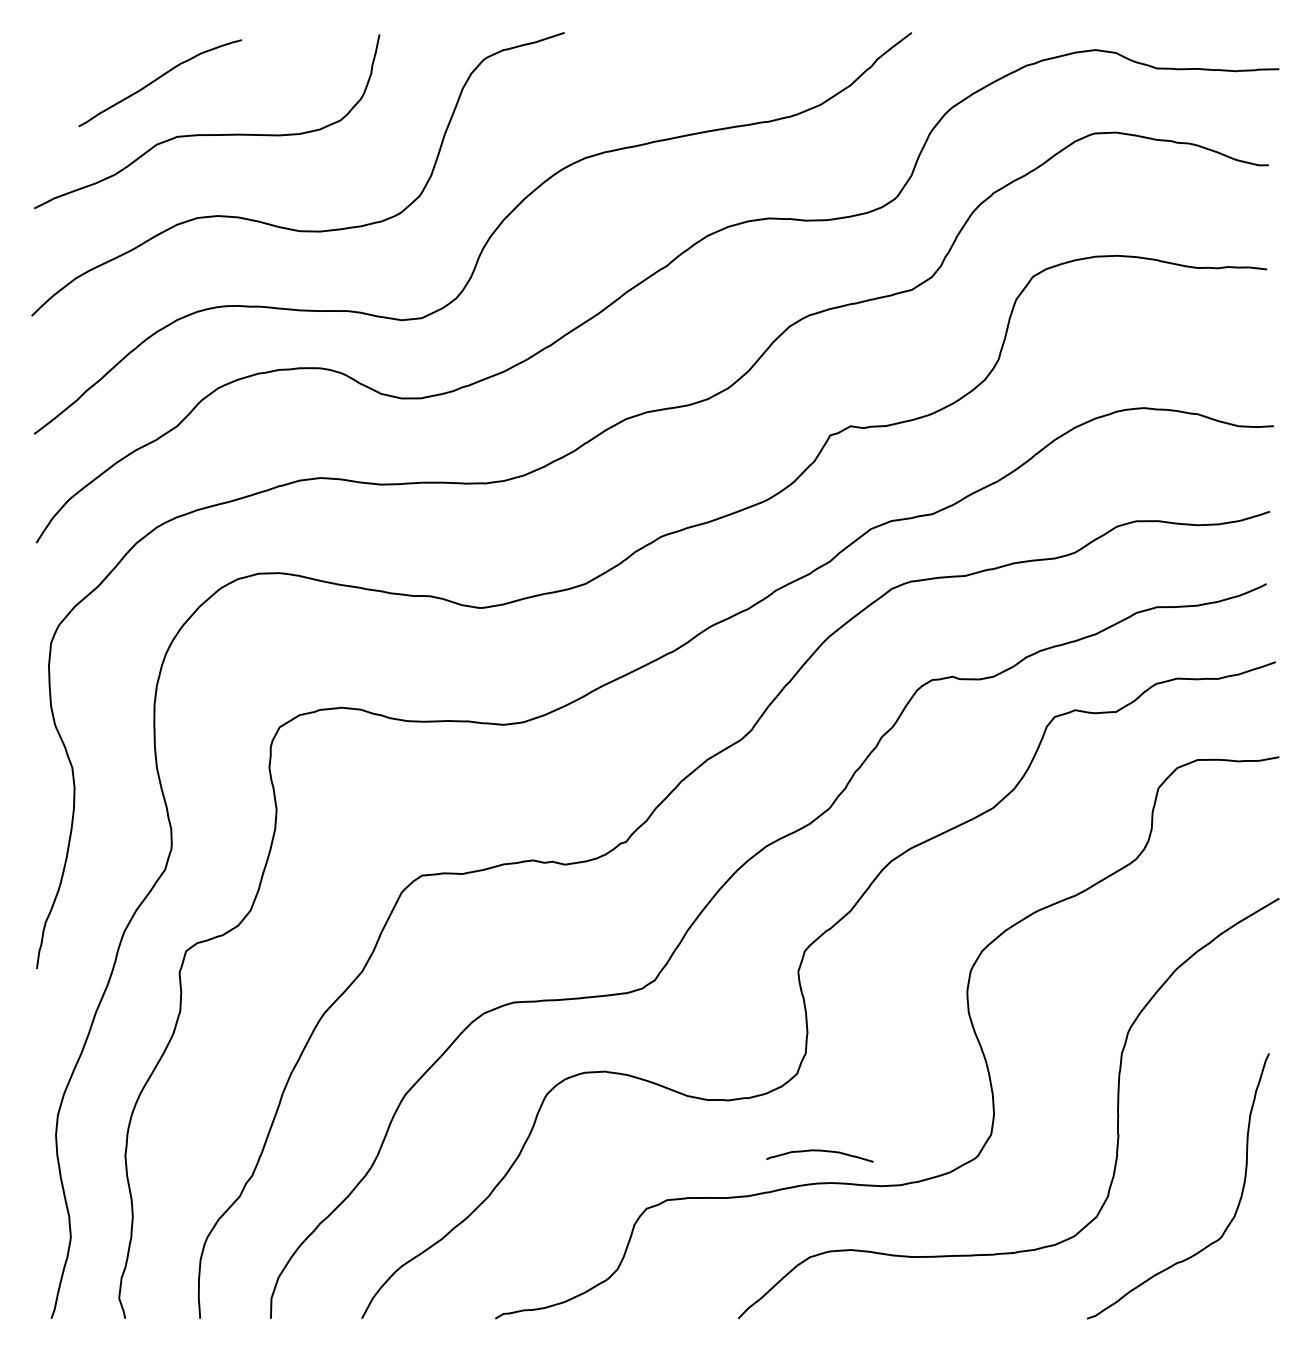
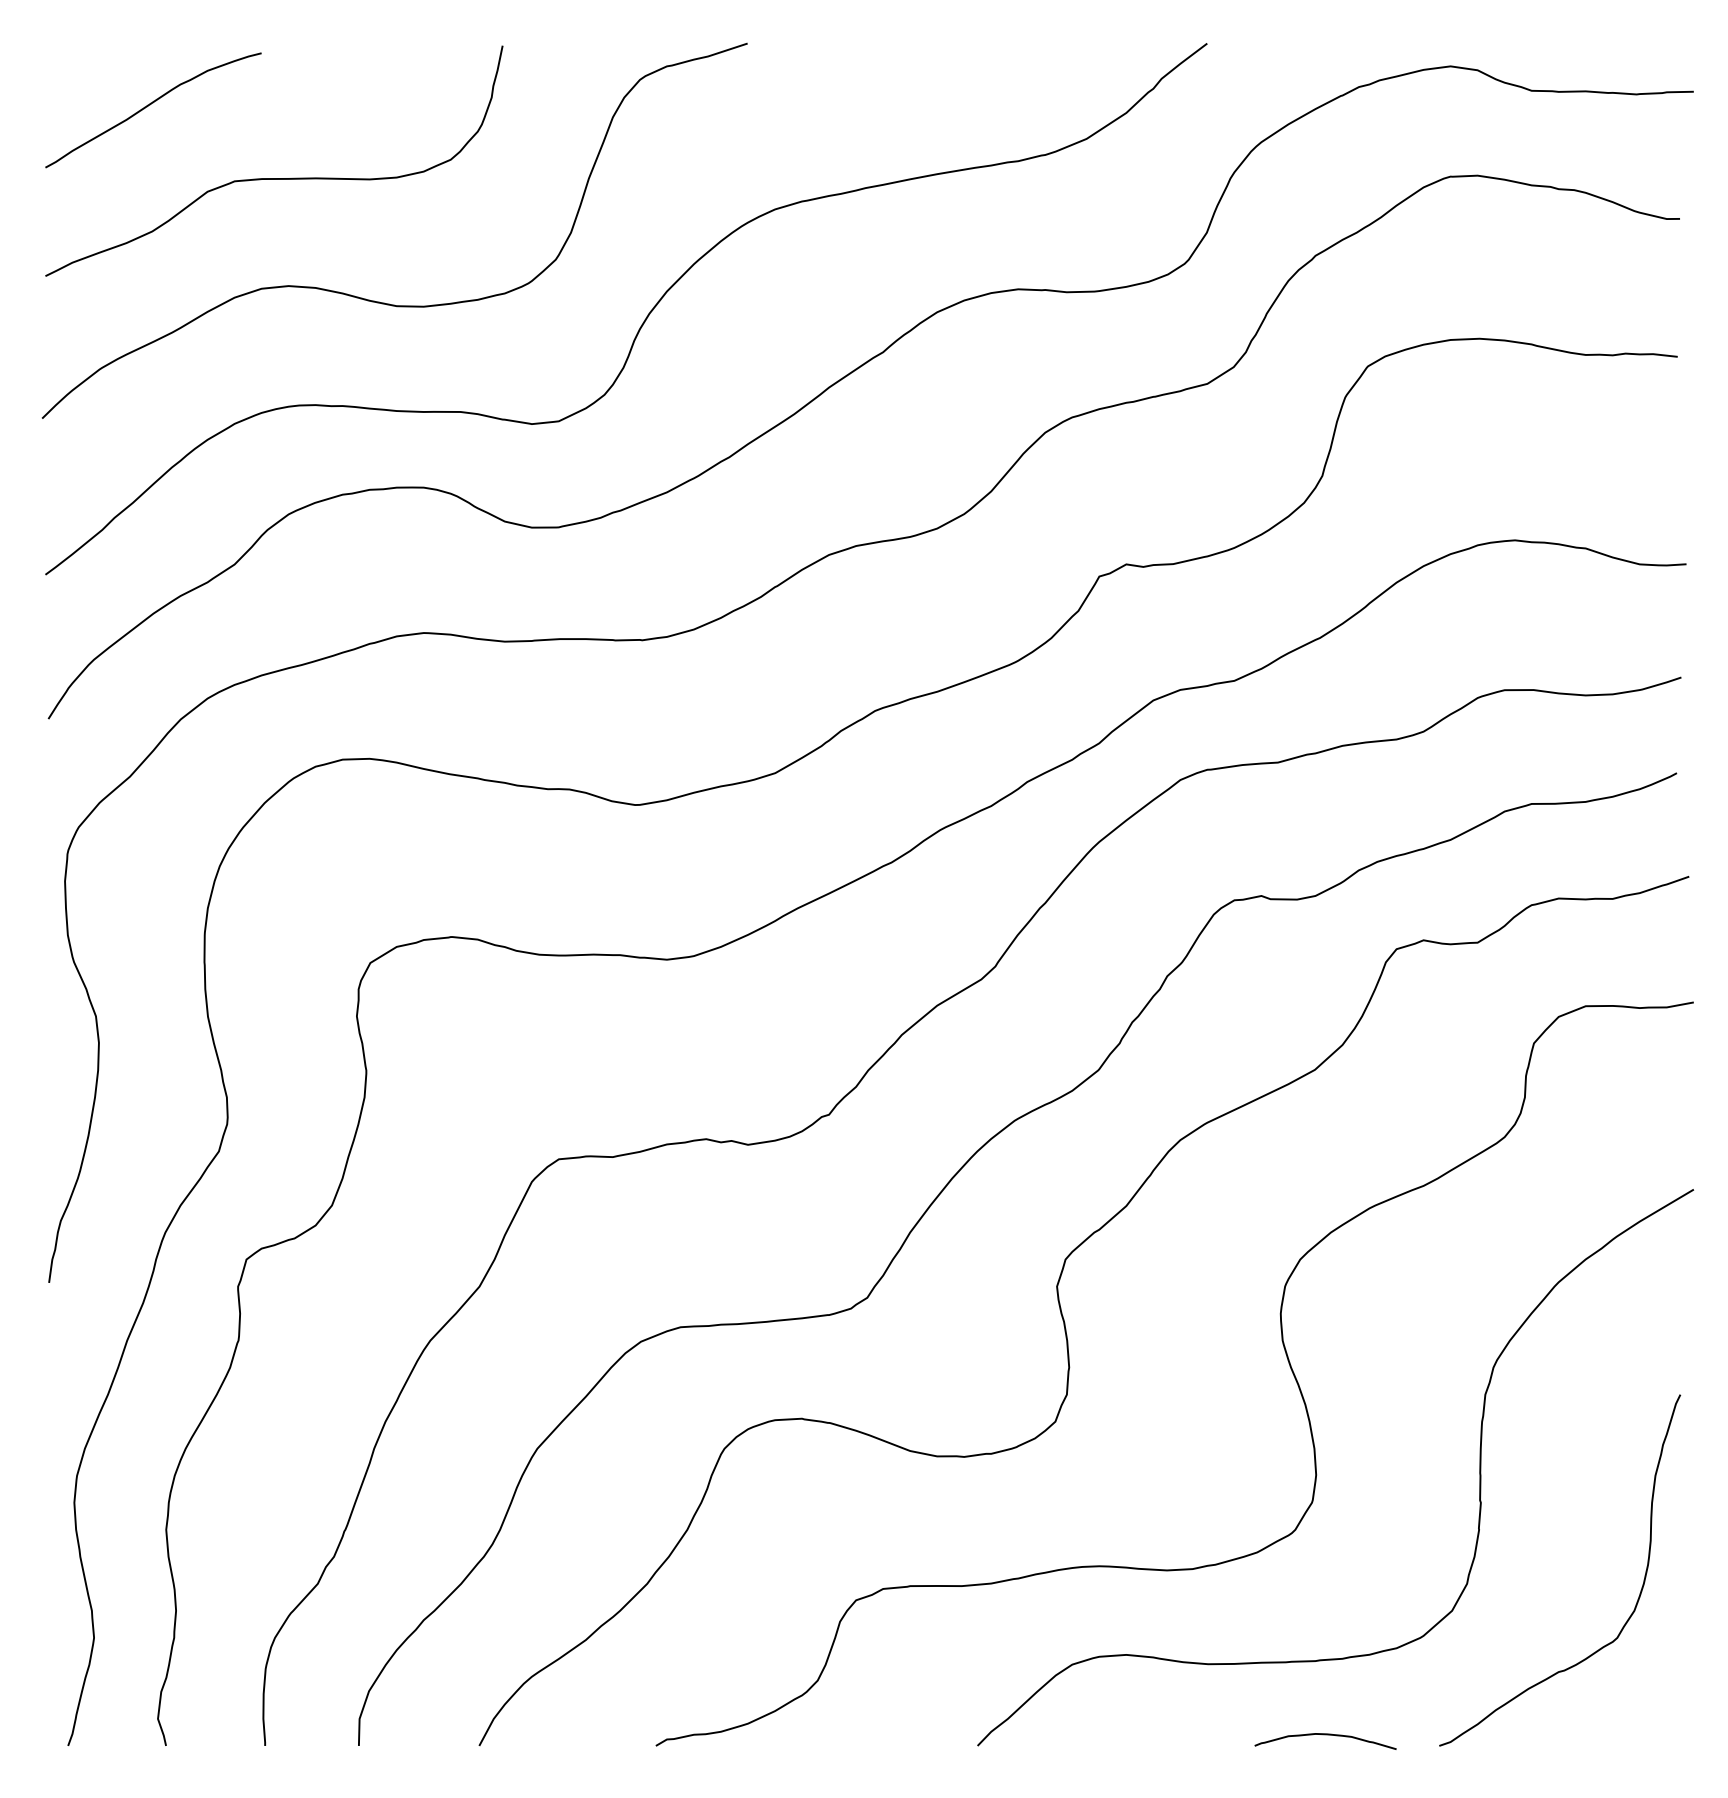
curve: (158, 79) -> (150, 105), moved
curve: (819, 1151) -> (1325, 1735), moved

